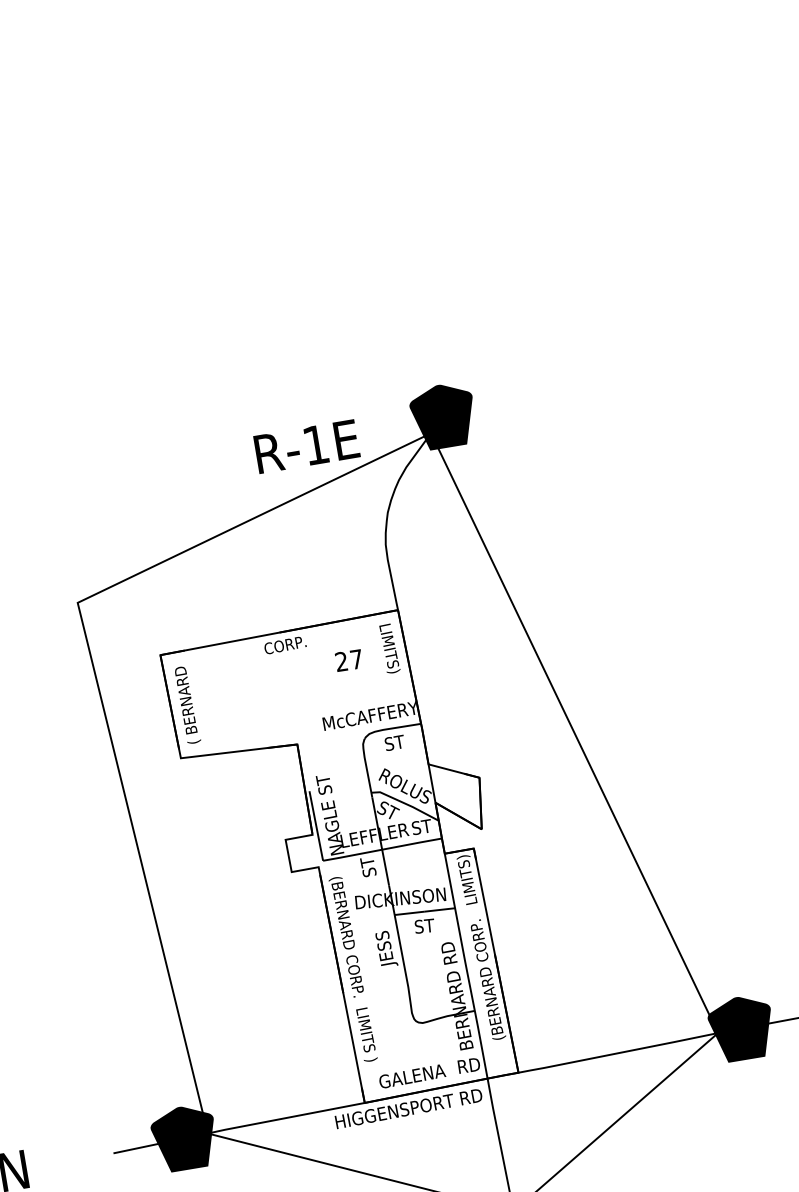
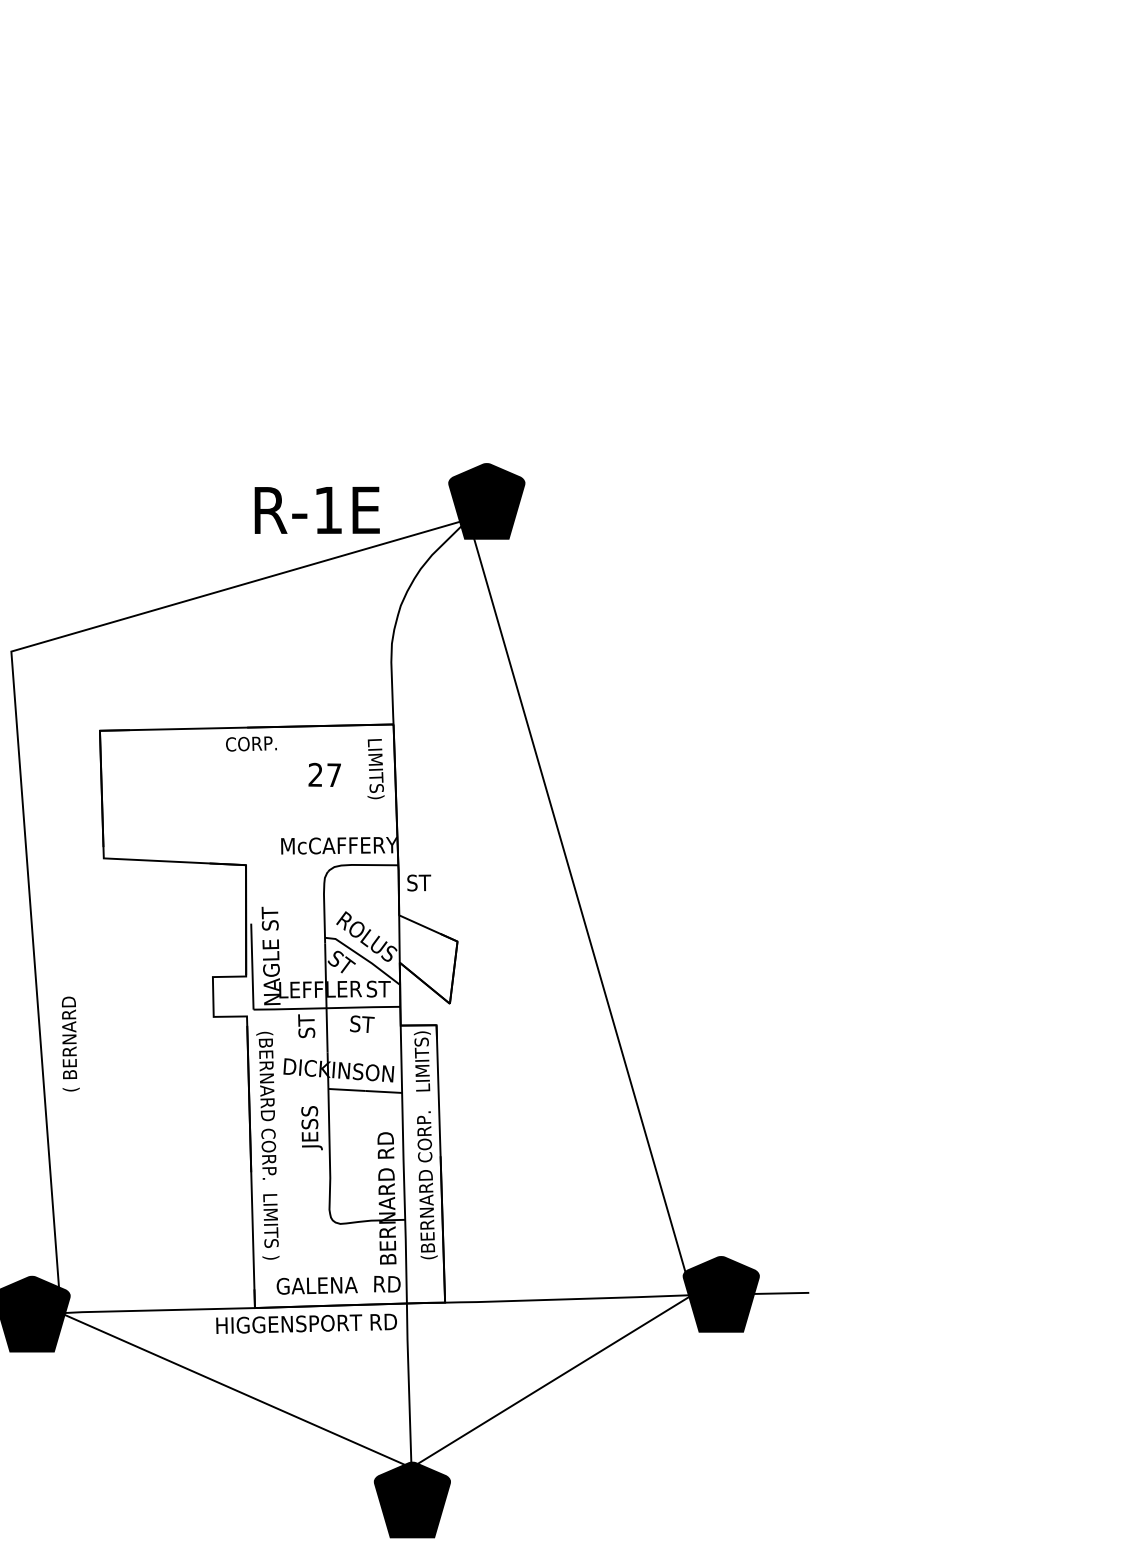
text: (187, 704) -> (70, 1043), moved
text: (395, 742) -> (419, 882), moved
text: (424, 925) -> (362, 1023), moved

